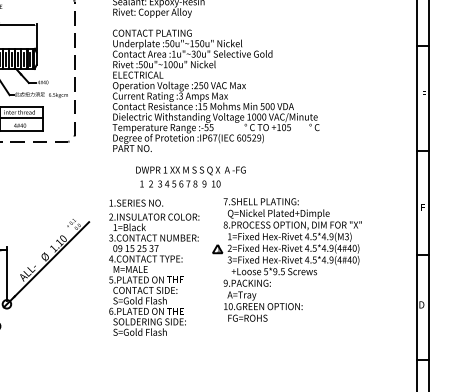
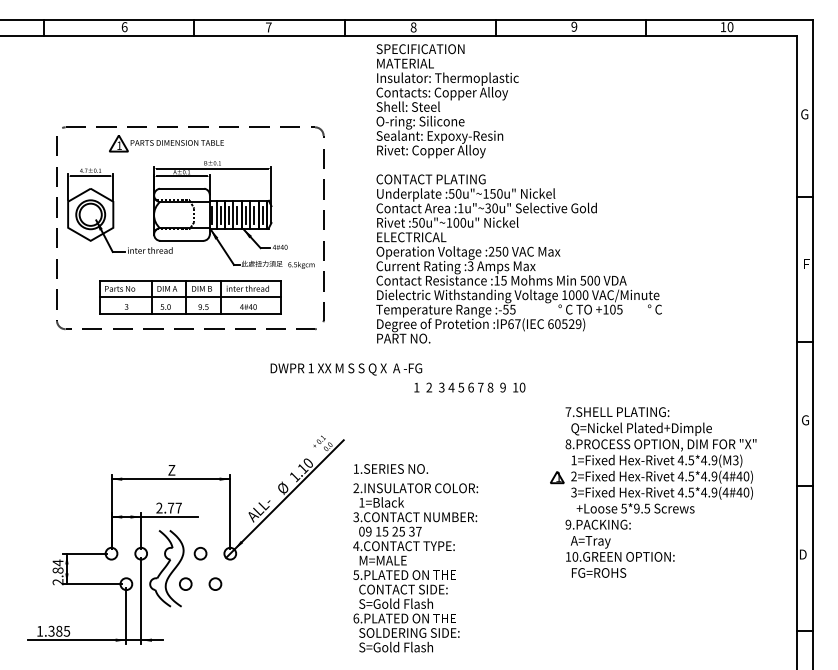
text: (191, 170) -> (346, 369), moved
text: (423, 207) -> (805, 420), E -> G
part: (287, 259) -> (653, 492), moved
text: (154, 267) -> (415, 558), moved

